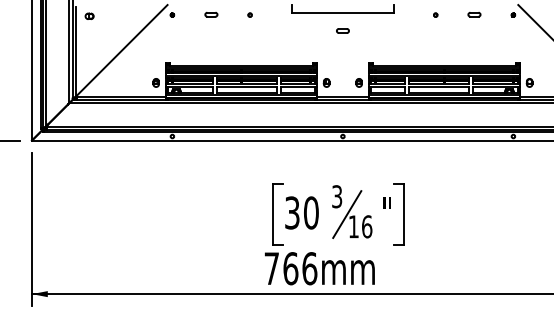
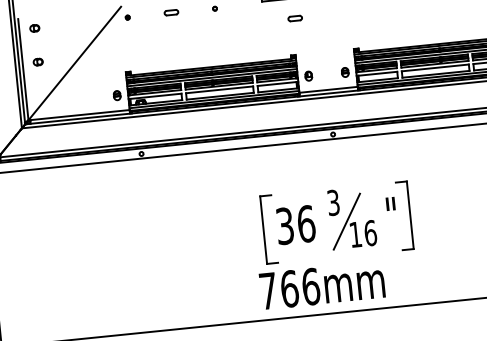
part: (342, 30) -> (294, 18), moved
part: (89, 45) -> (38, 61), added
text: (311, 212) -> (306, 223), 30 -> 36

